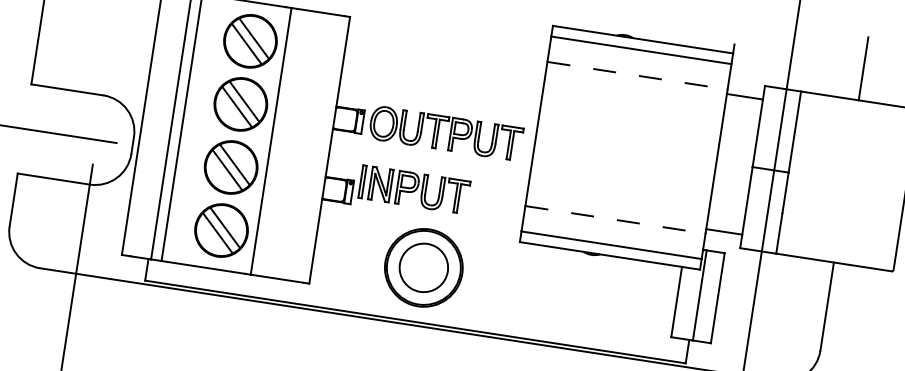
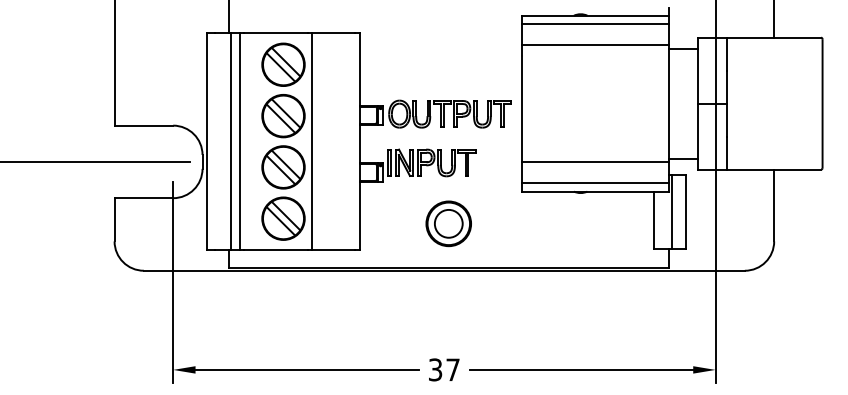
line: (637, 76) -> (595, 45), dashed -> solid
line: (615, 220) -> (595, 162), dashed -> solid
part: (423, 267) -> (448, 223), size x0.71

